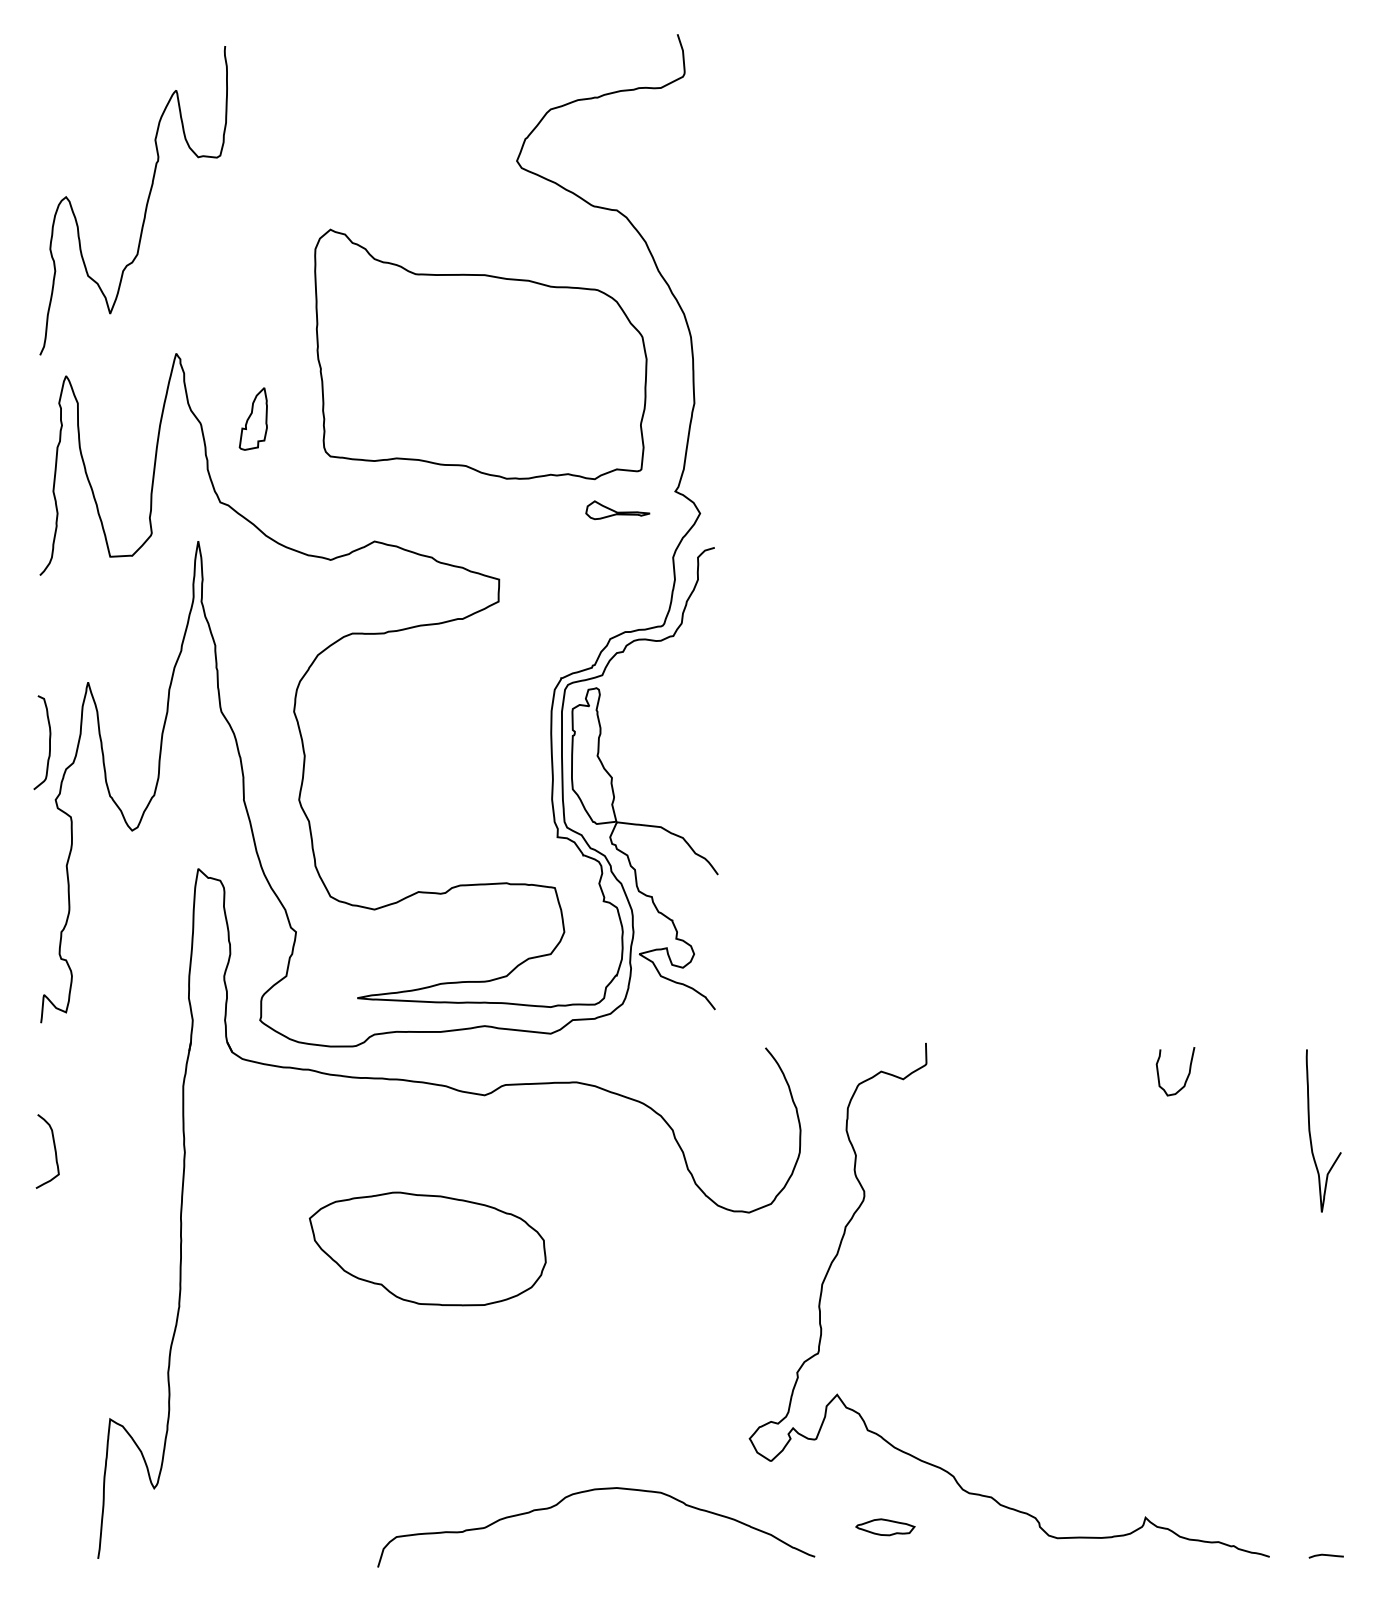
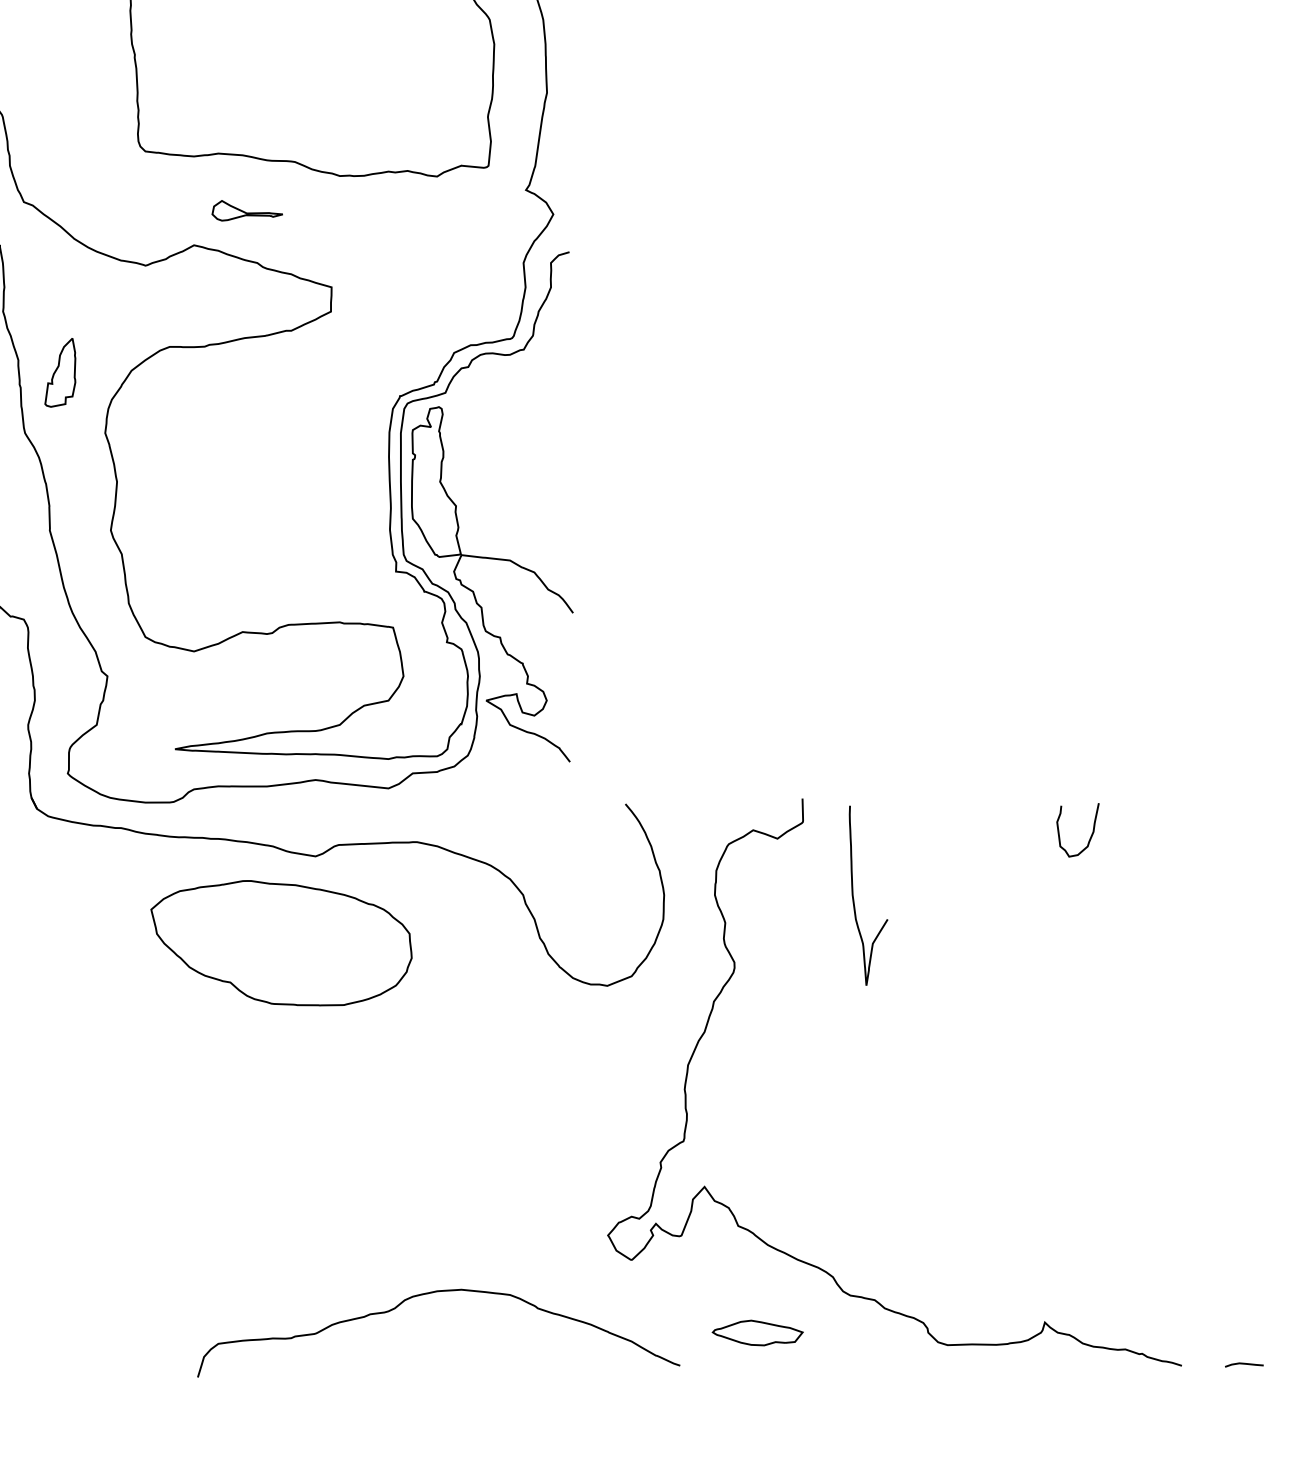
part: (252, 418) -> (59, 372), moved
part: (617, 510) -> (246, 211), moved
curve: (1310, 1130) -> (853, 895), moved
part: (427, 1248) -> (281, 942), moved
part: (885, 1527) -> (757, 1333), size x1.4

